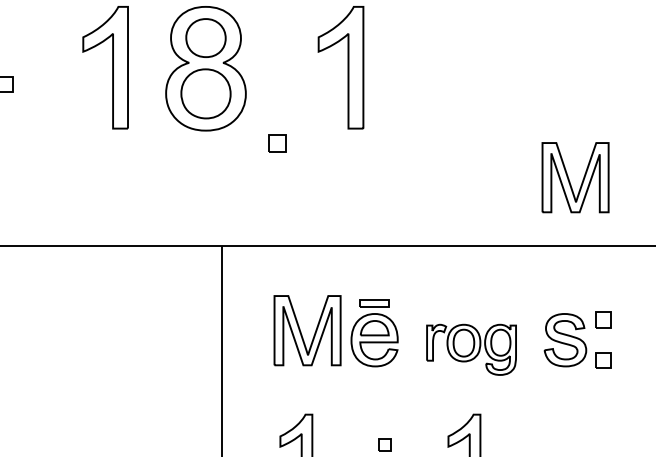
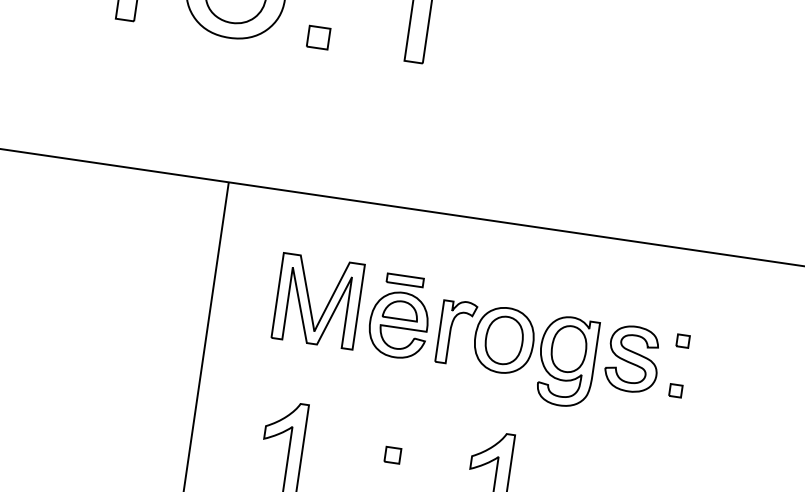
part: (277, 143) -> (318, 38), moved
part: (569, 178) -> (666, 161), removed
part: (603, 319) -> (683, 340), size x0.62
part: (471, 349) -> (515, 353), size x1.43
part: (603, 360) -> (675, 390), size x0.62

